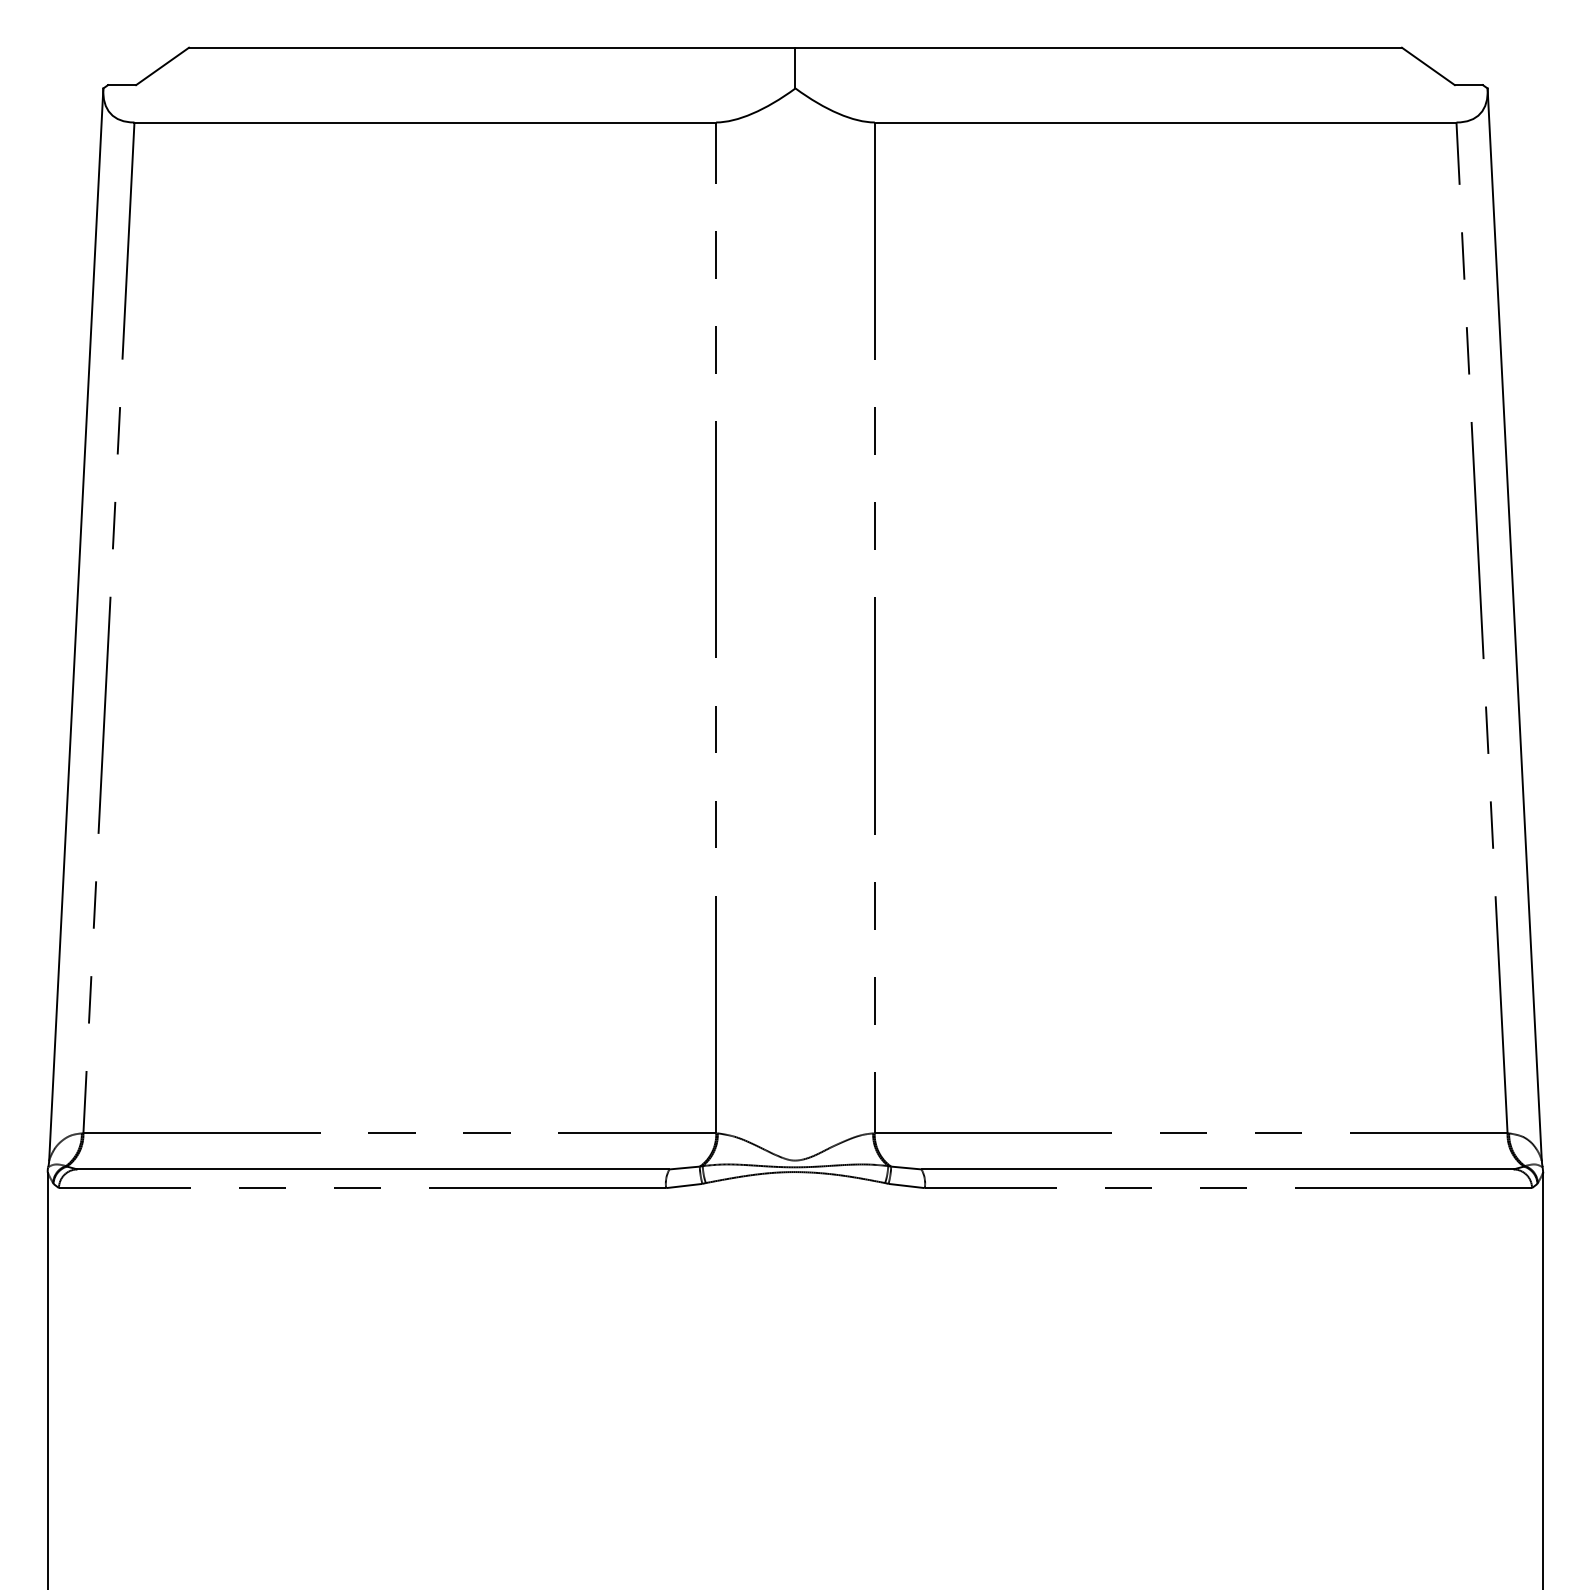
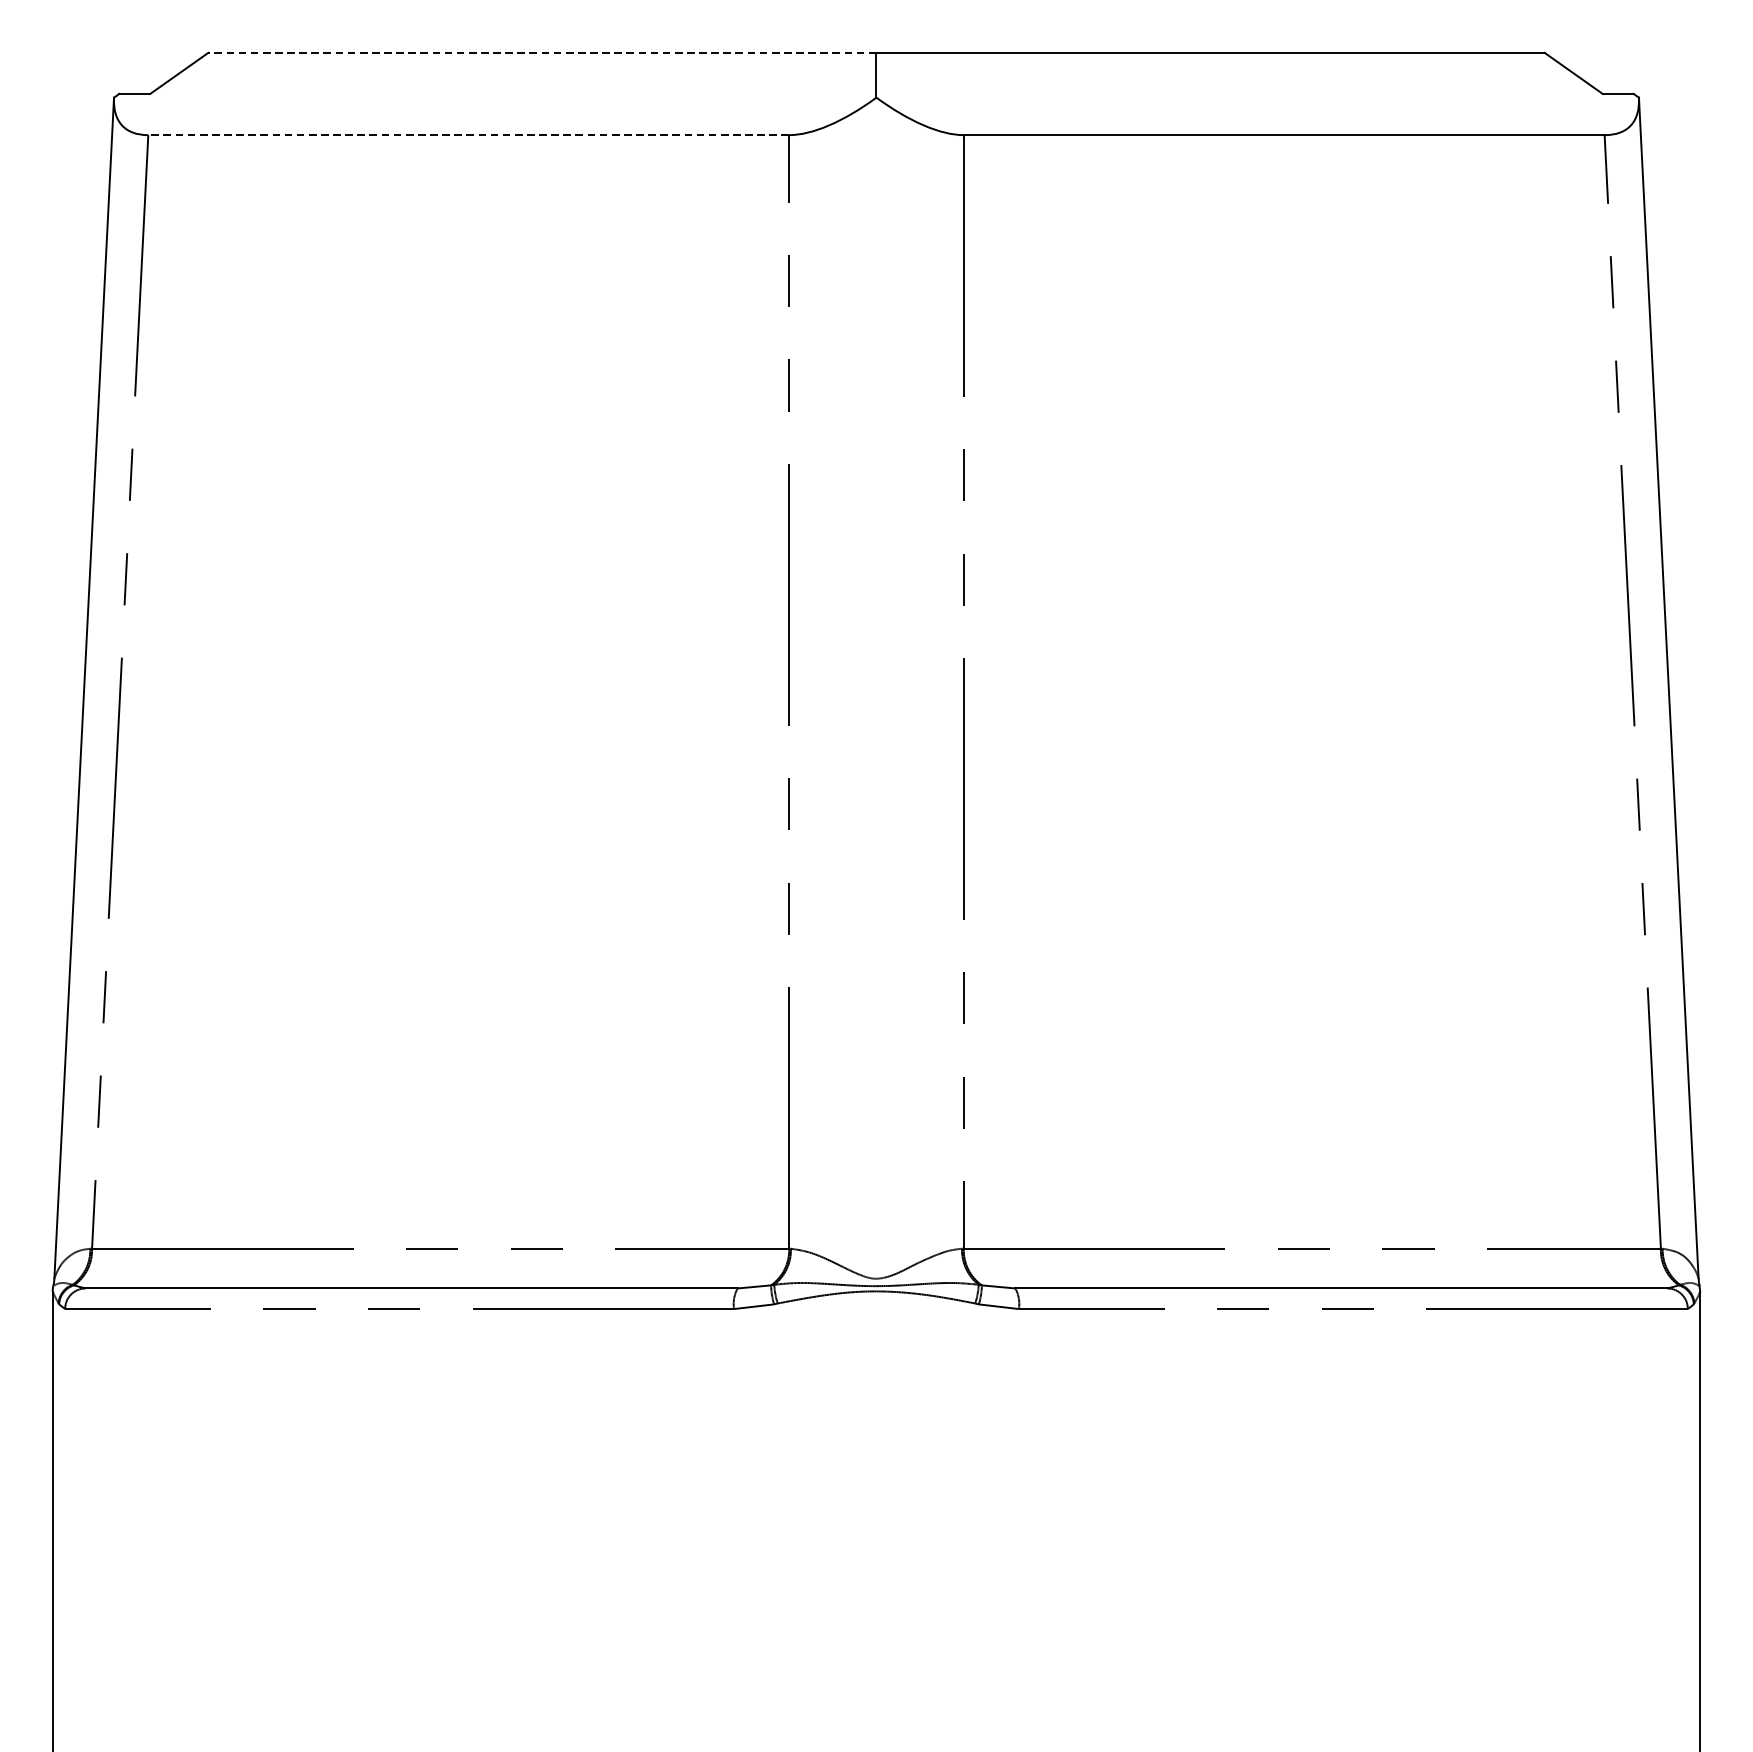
line: (491, 47) -> (541, 52), solid -> dashed
line: (425, 122) -> (468, 135), solid -> dashed

